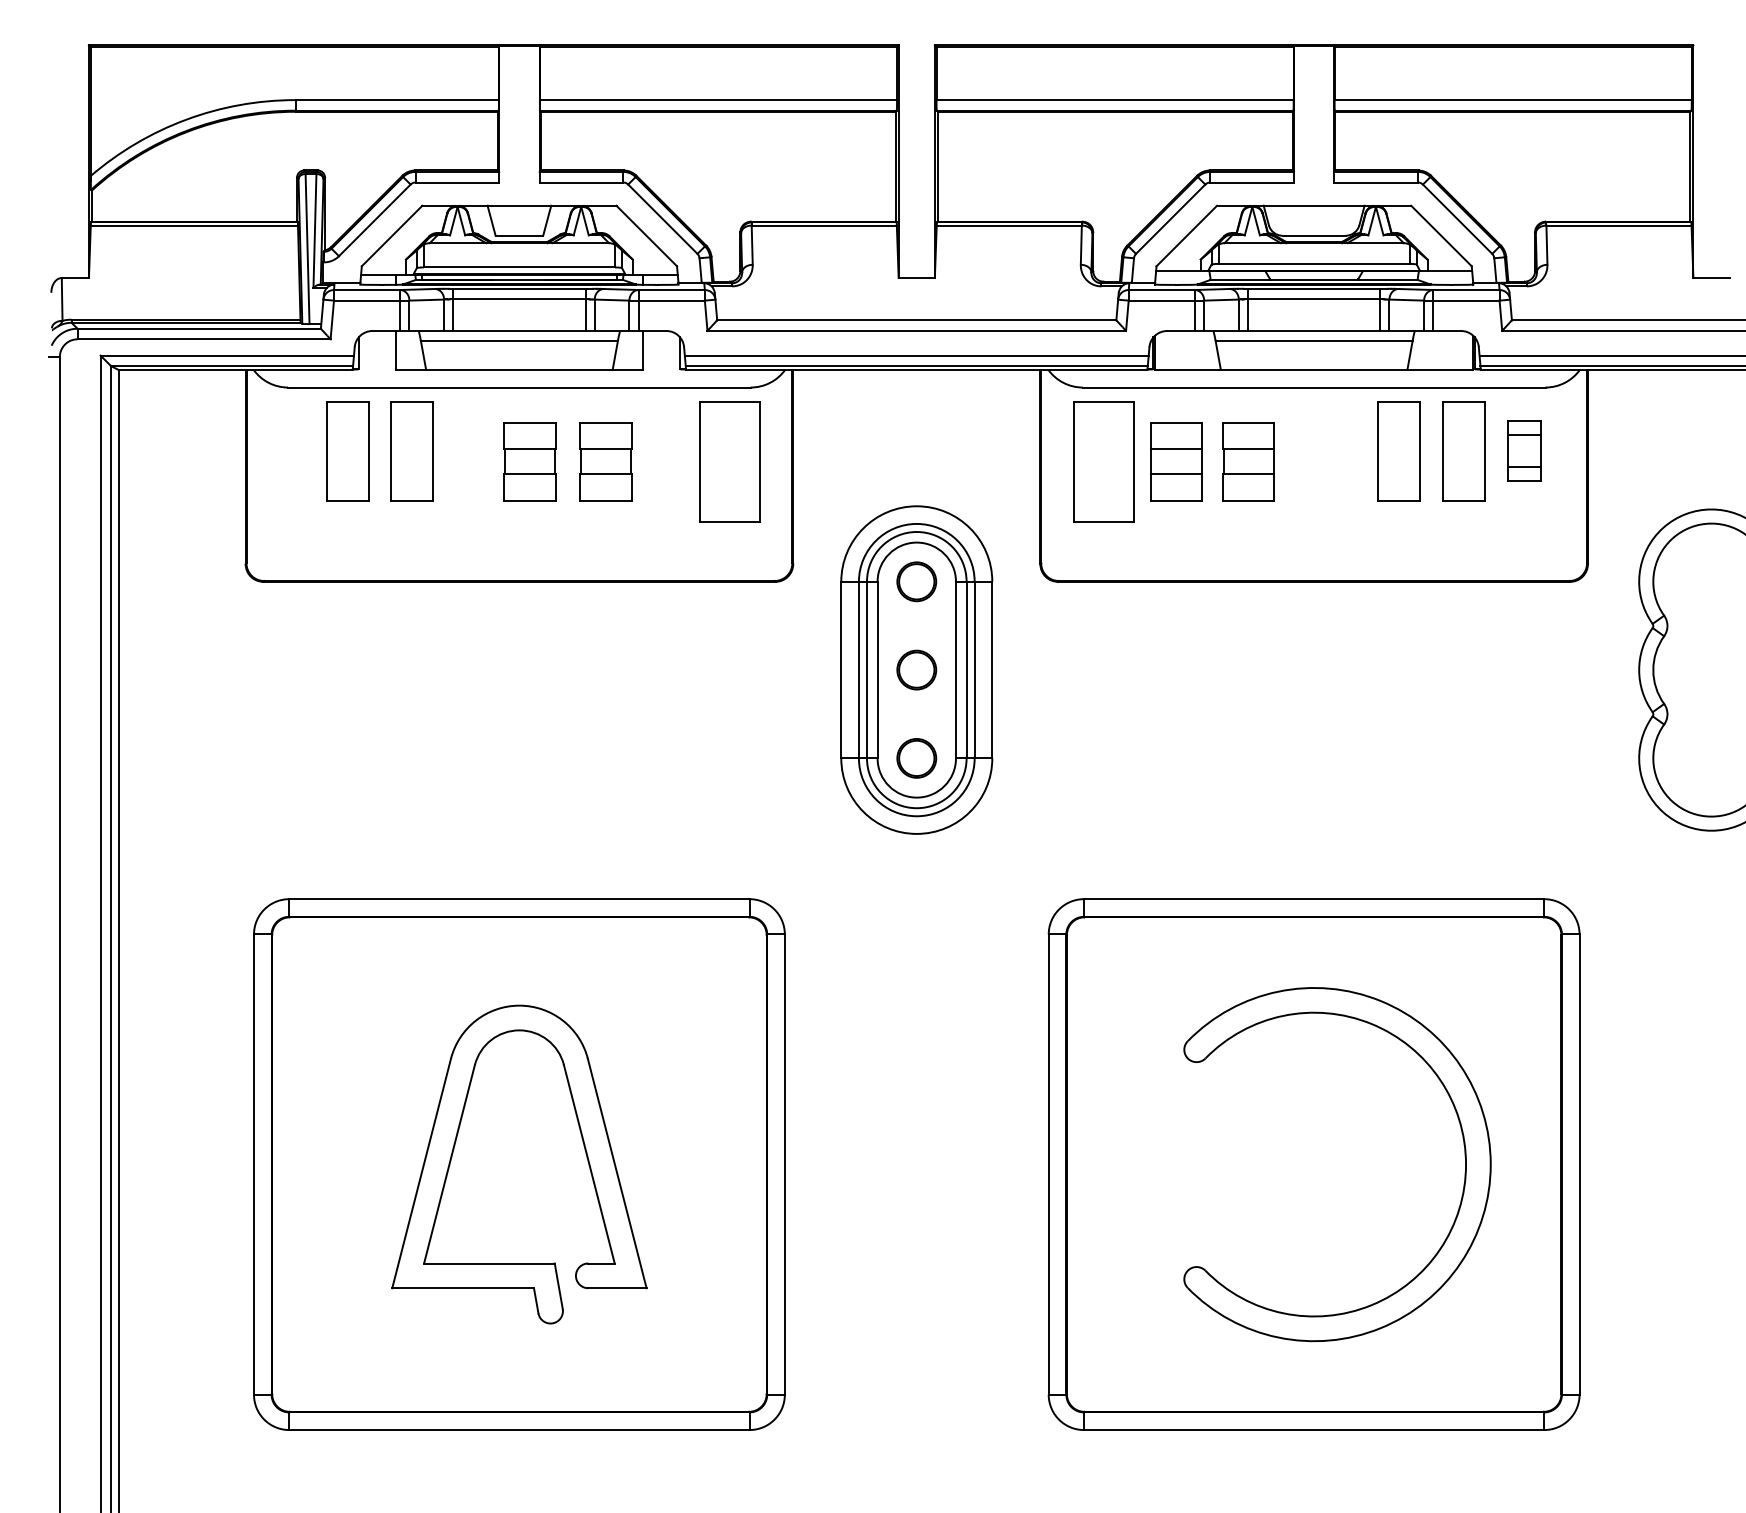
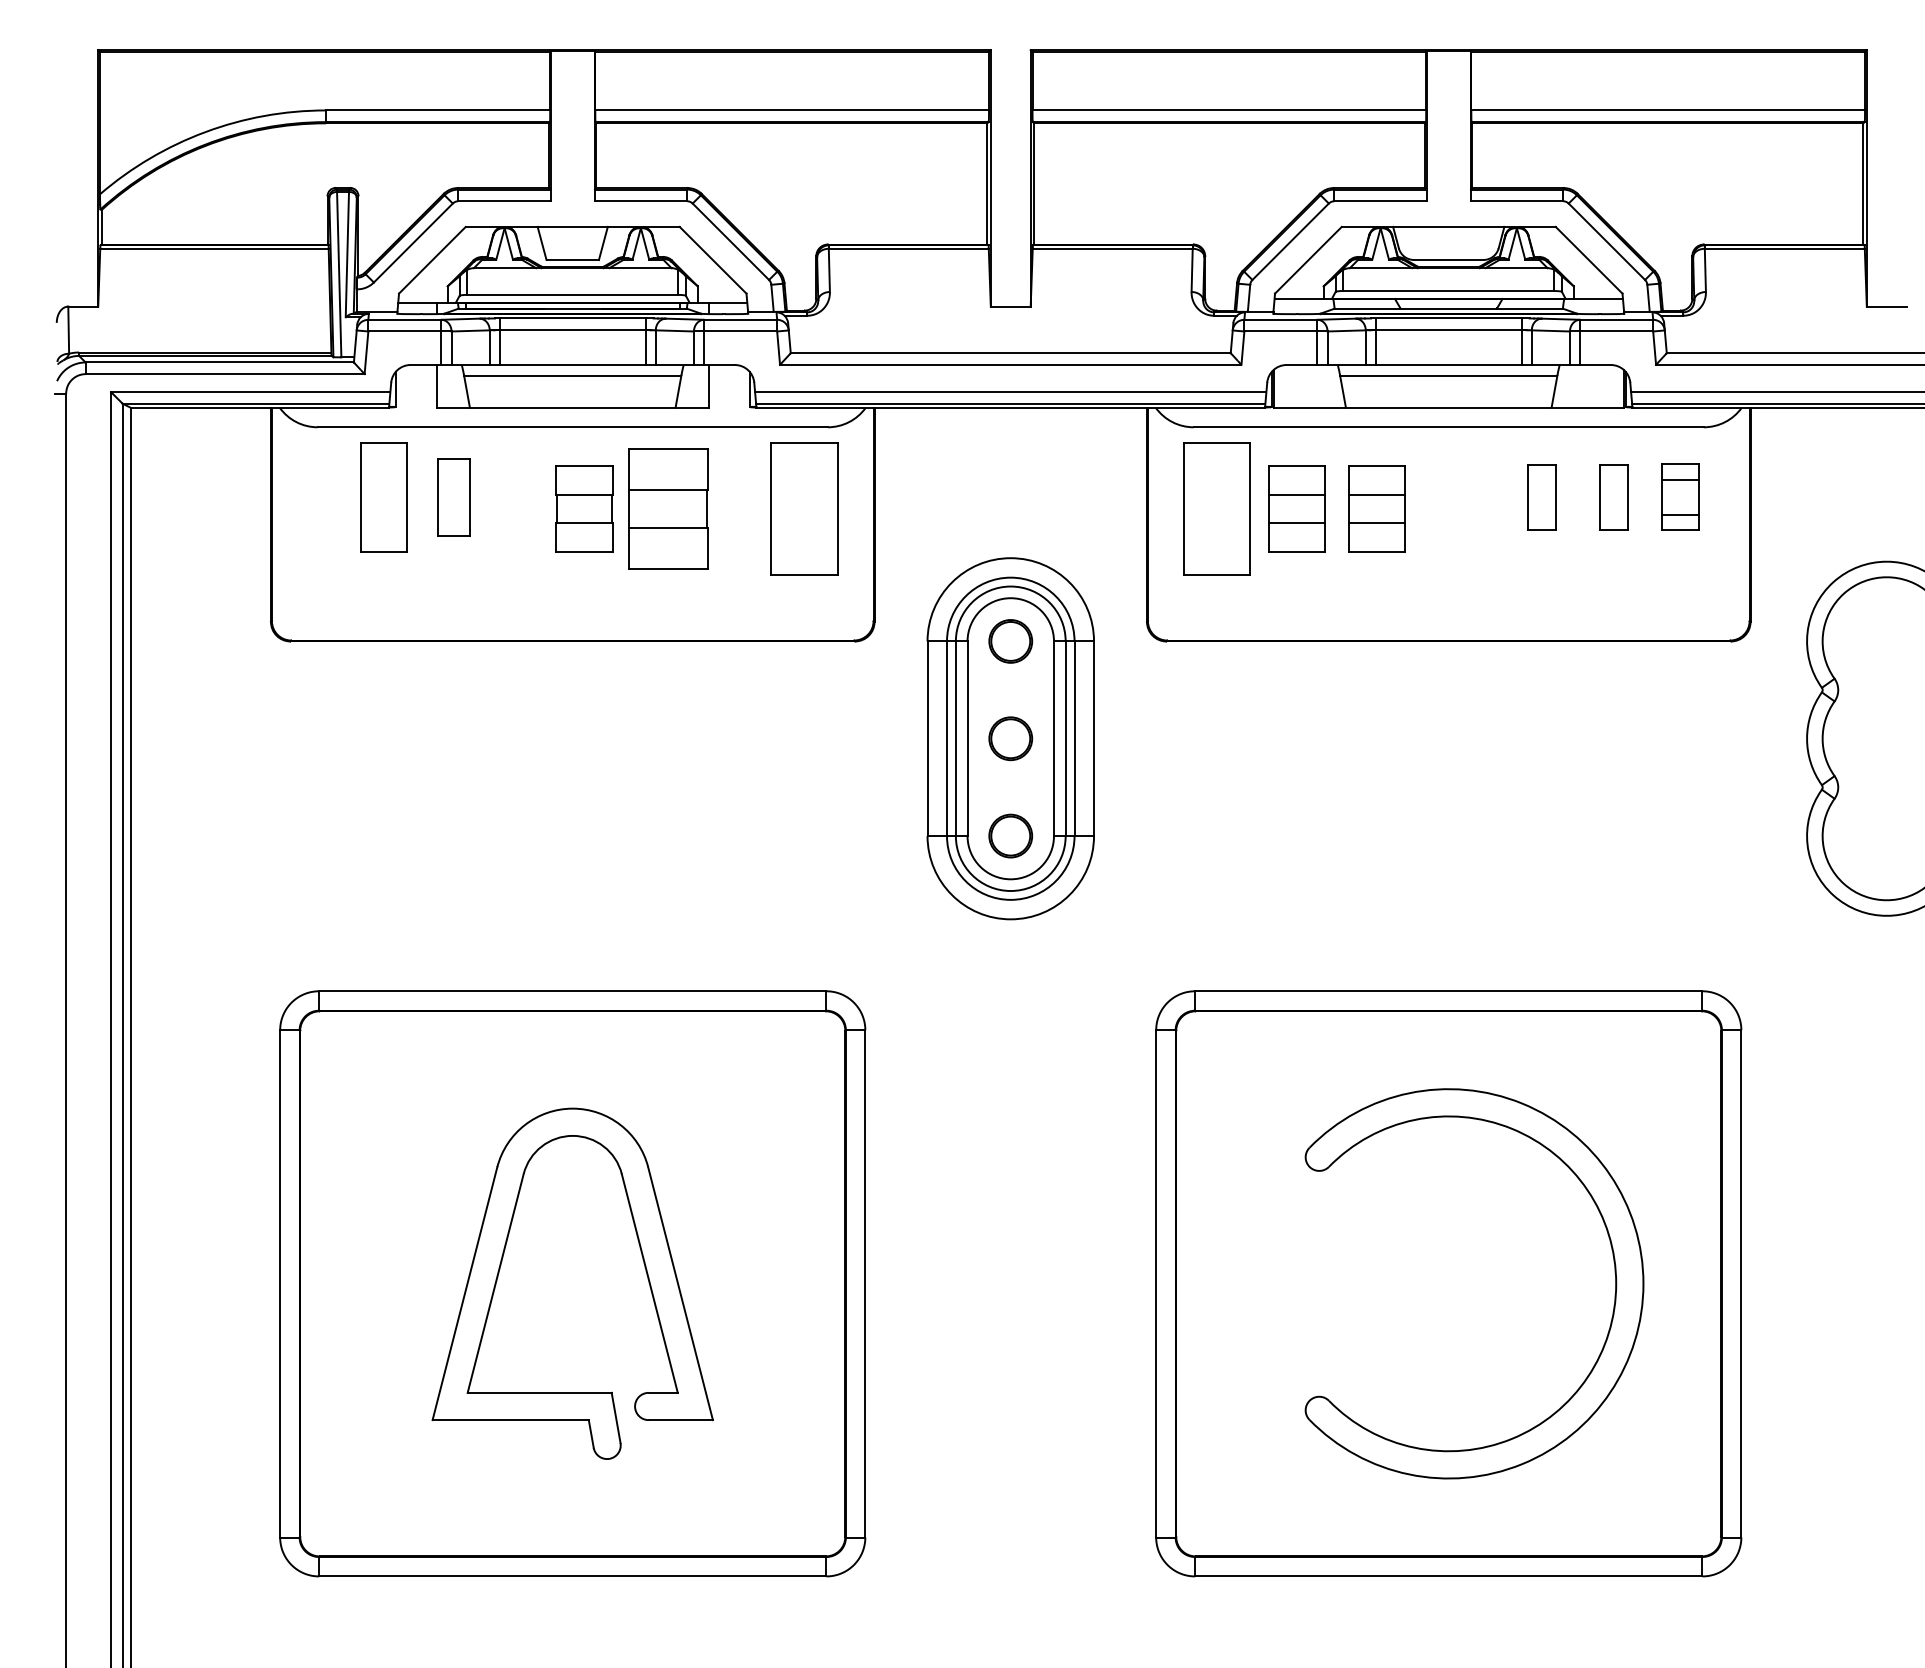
part: (411, 451) -> (453, 497), size x0.7
part: (1398, 451) -> (1541, 497), size x0.6
part: (1463, 451) -> (1613, 497), size x0.6
part: (605, 461) -> (667, 508), size x1.4

